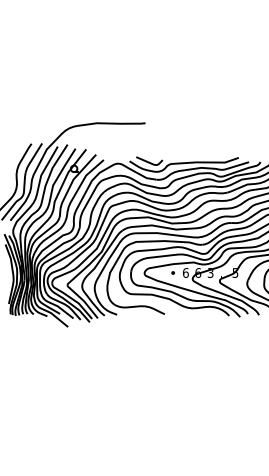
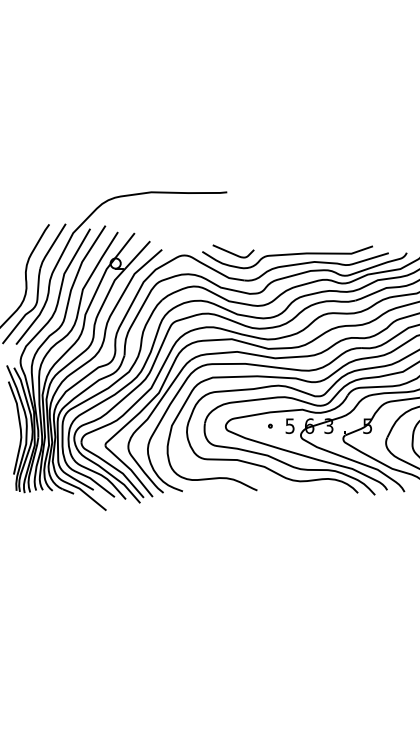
text: (185, 272) -> (289, 425), 6 -> 5

